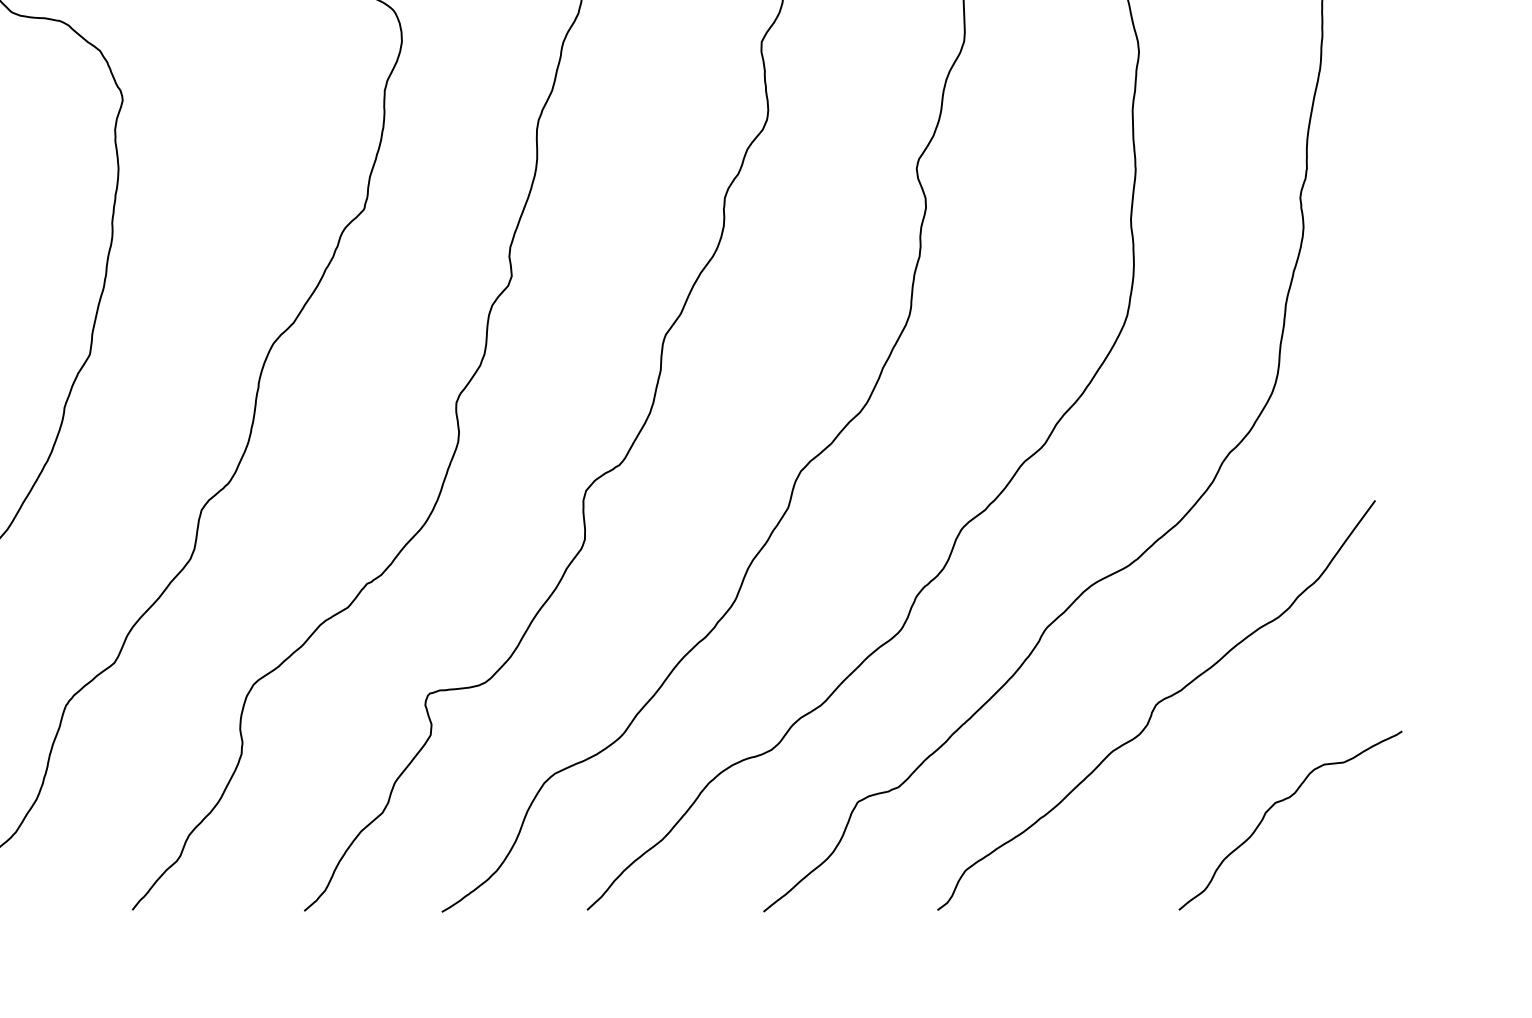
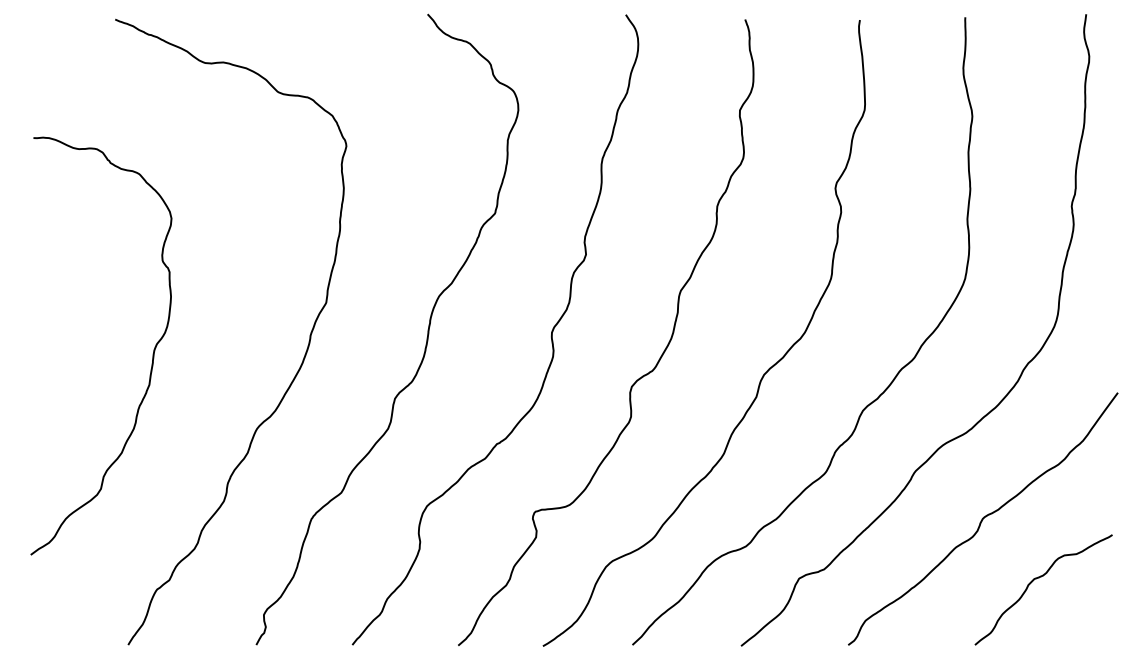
curve: (1283, 802) -> (1039, 578), moved

